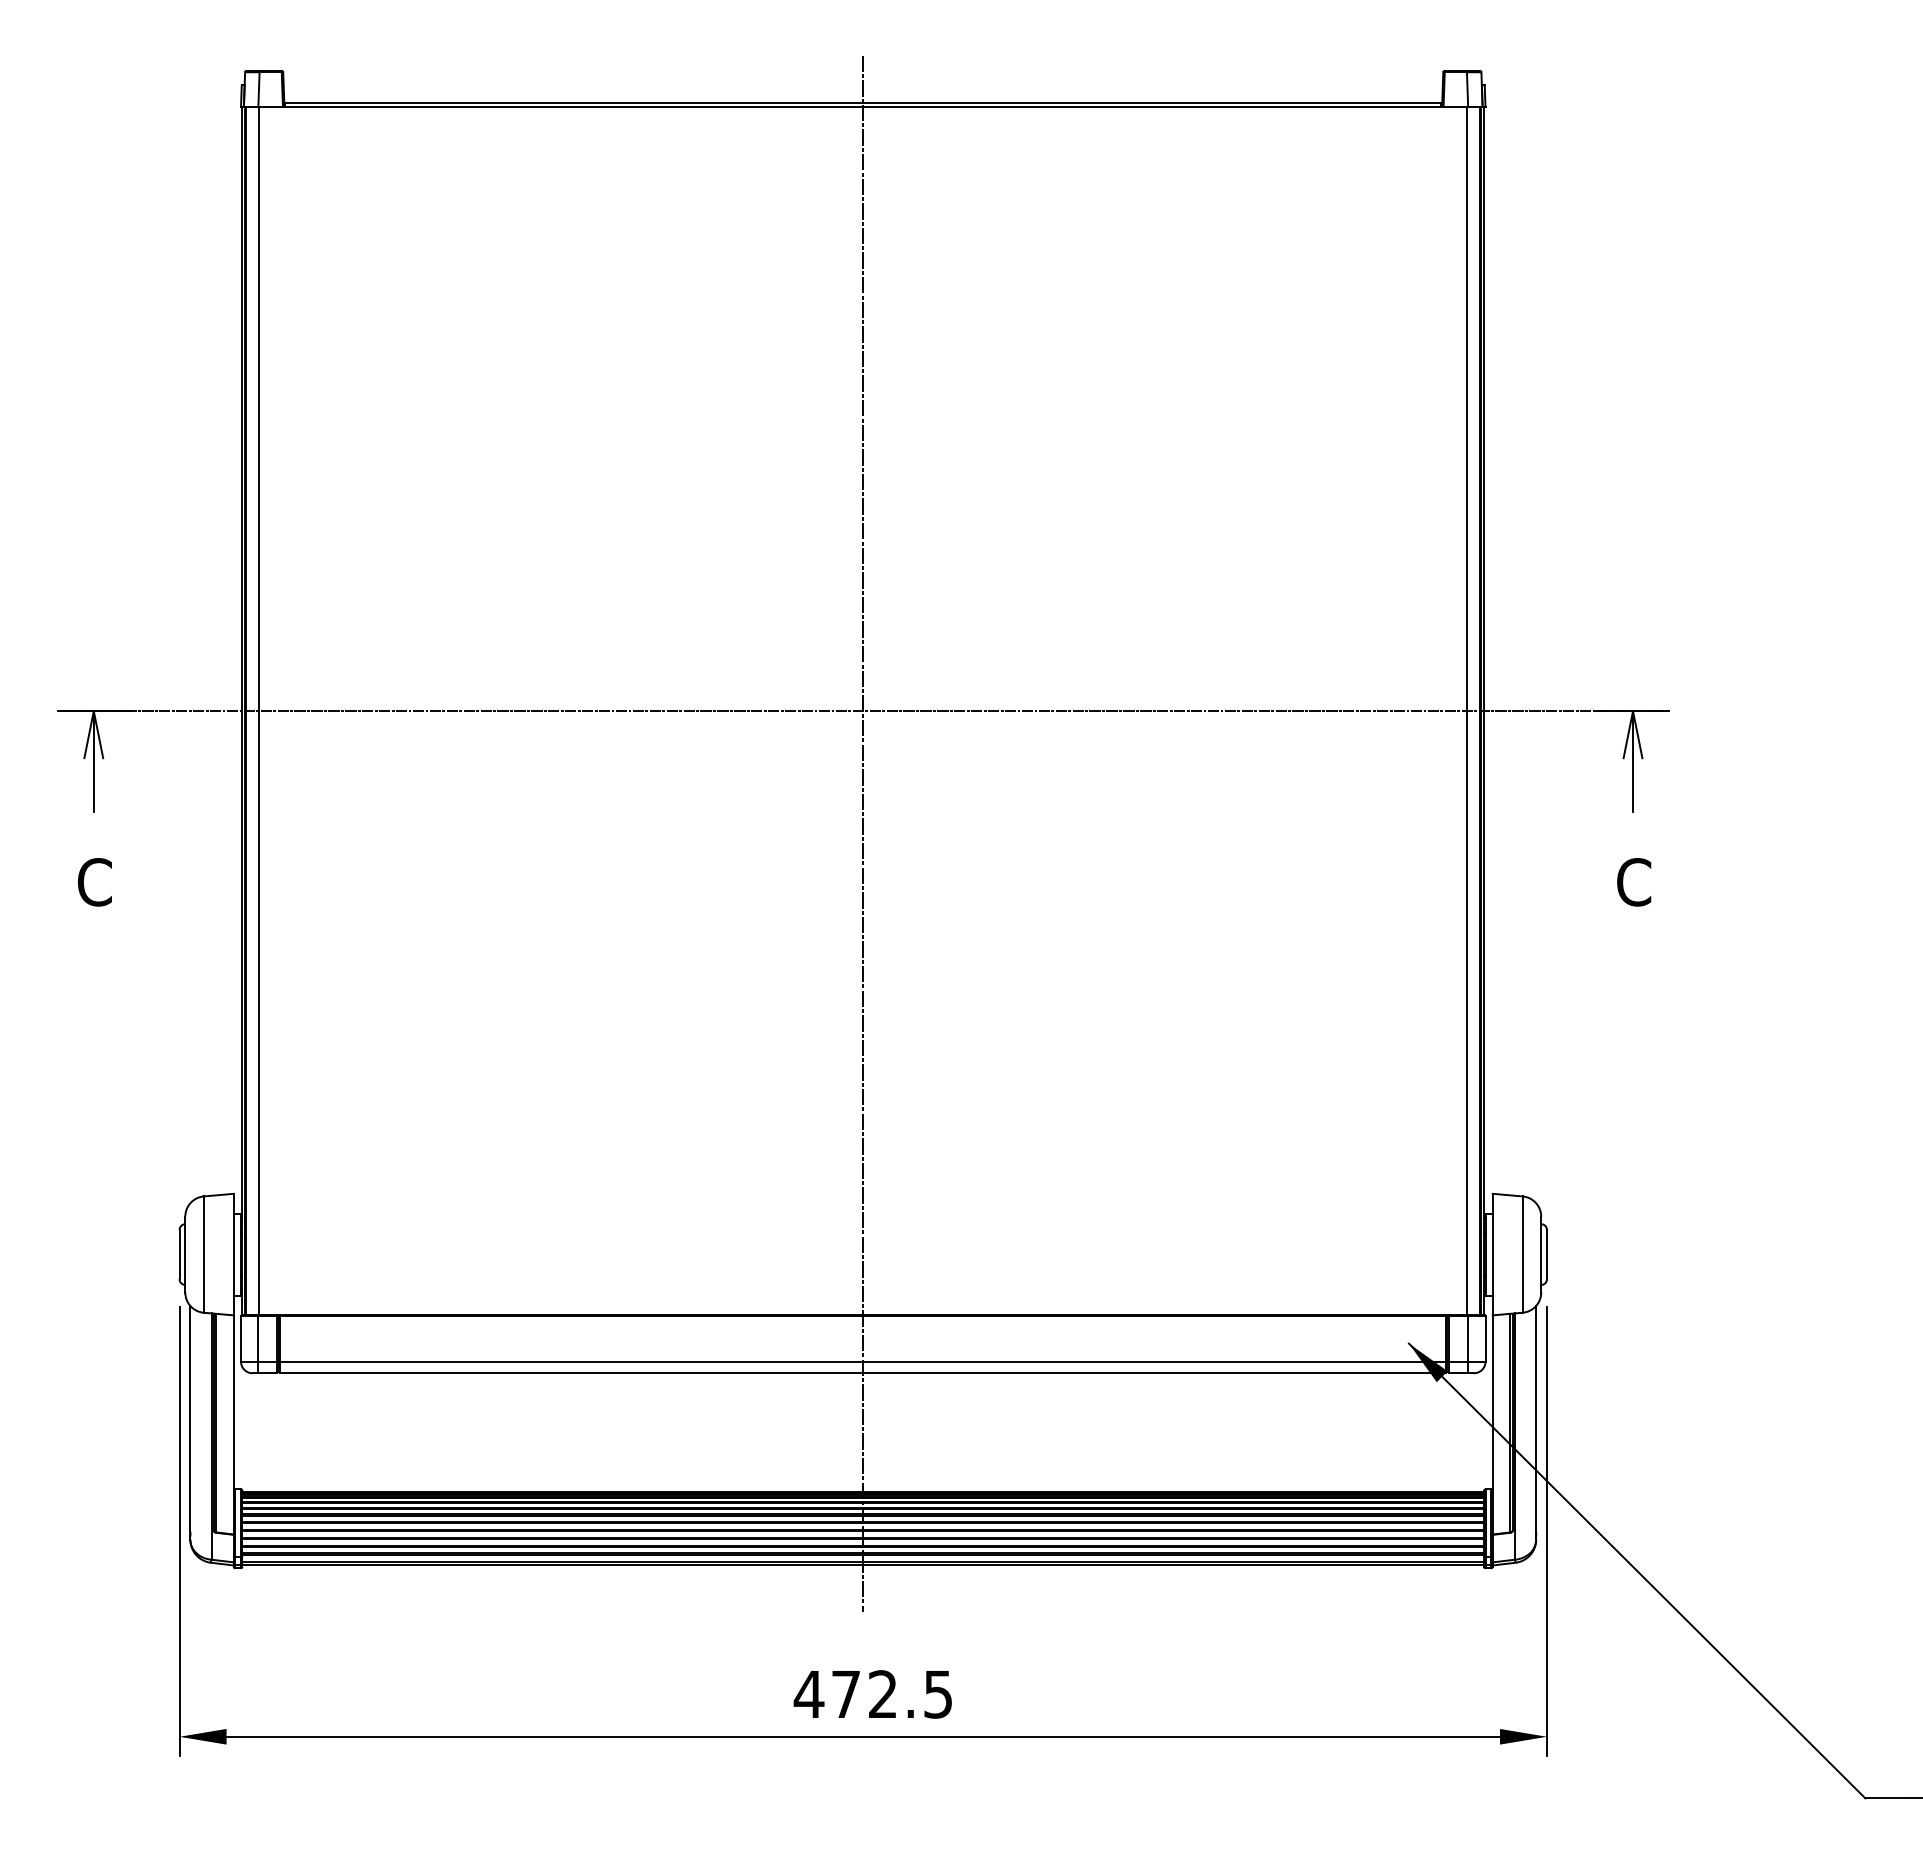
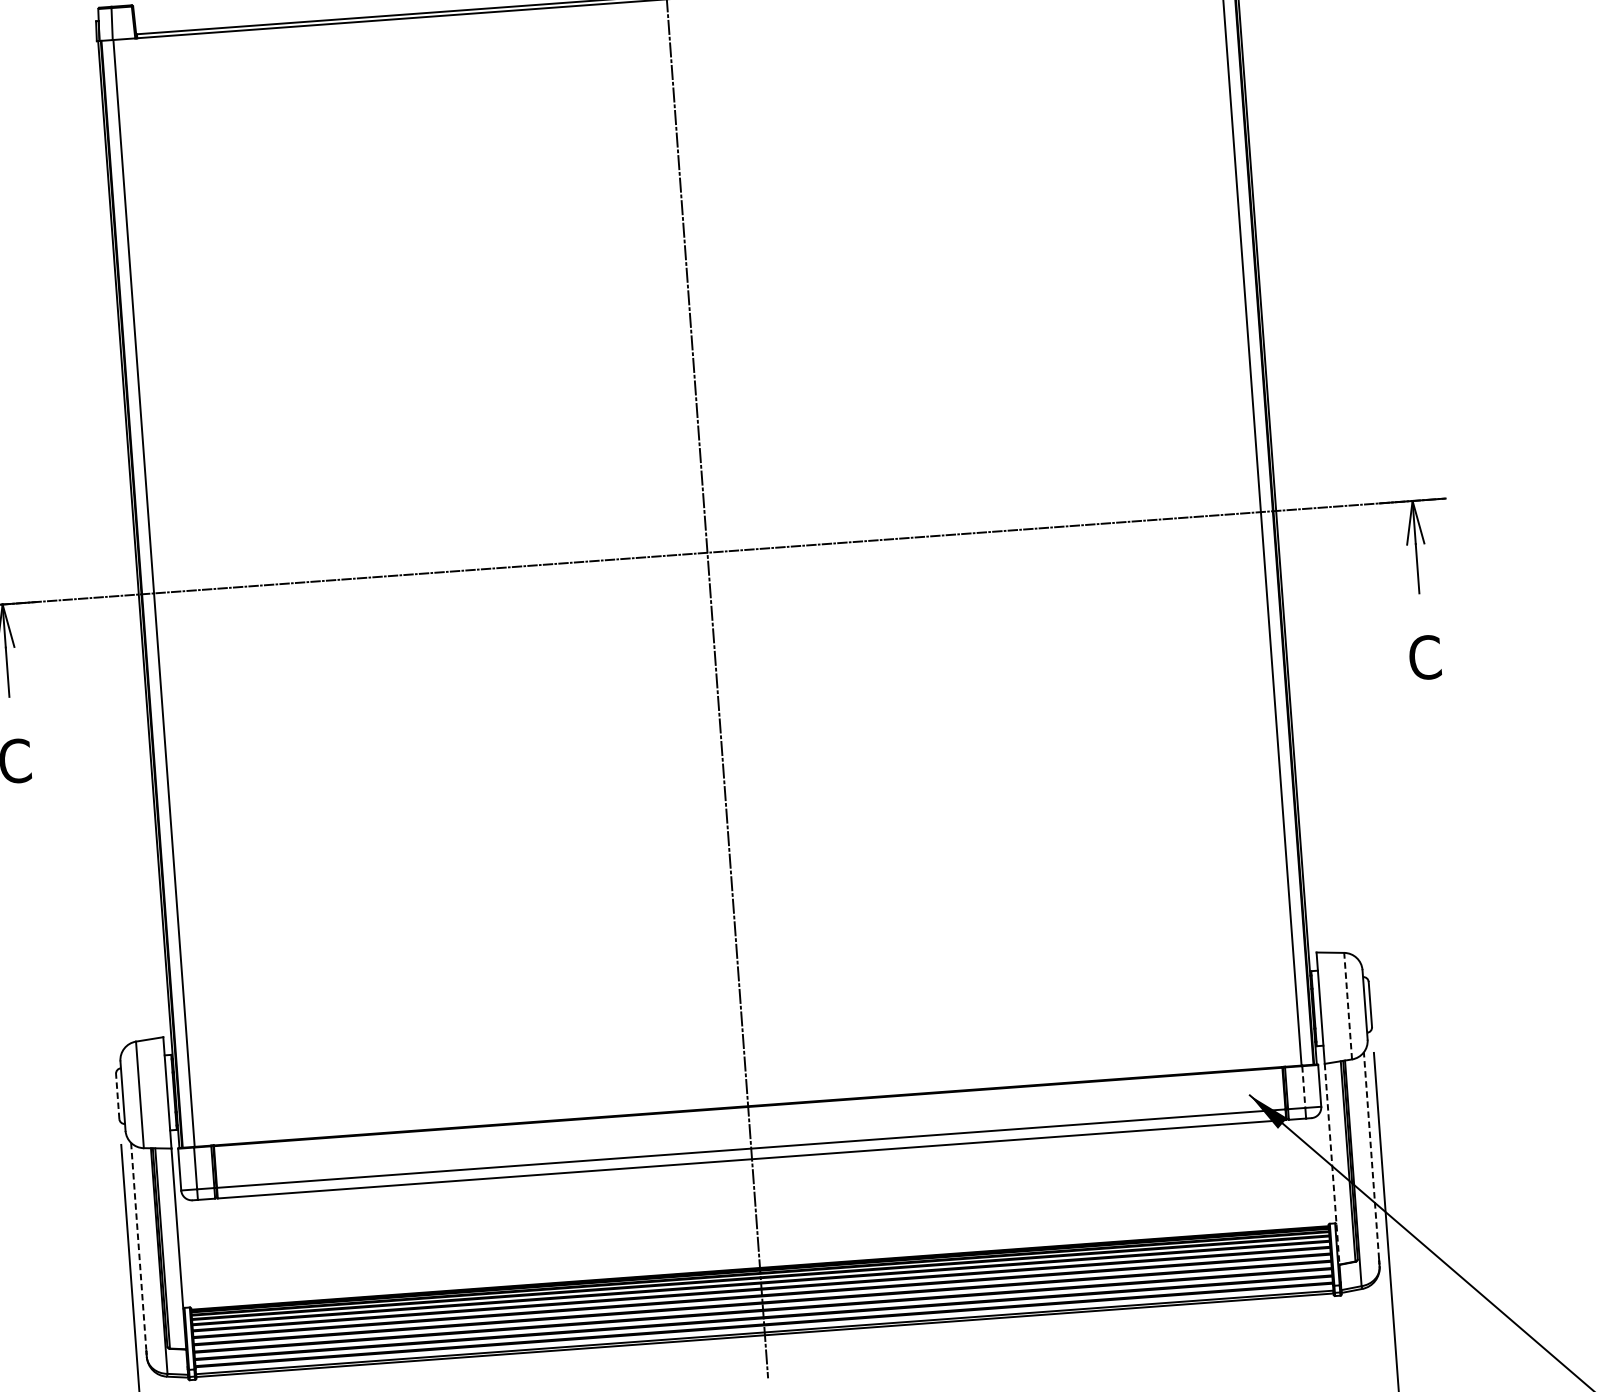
line: (179, 1254) -> (117, 1096), solid -> dashed
line: (1522, 1254) -> (1347, 1006), solid -> dashed
line: (1468, 1338) -> (1304, 1086), solid -> dashed
line: (190, 1418) -> (138, 1245), solid -> dashed
line: (1536, 1418) -> (1371, 1155), solid -> dashed
line: (1492, 1424) -> (1331, 1163), solid -> dashed

